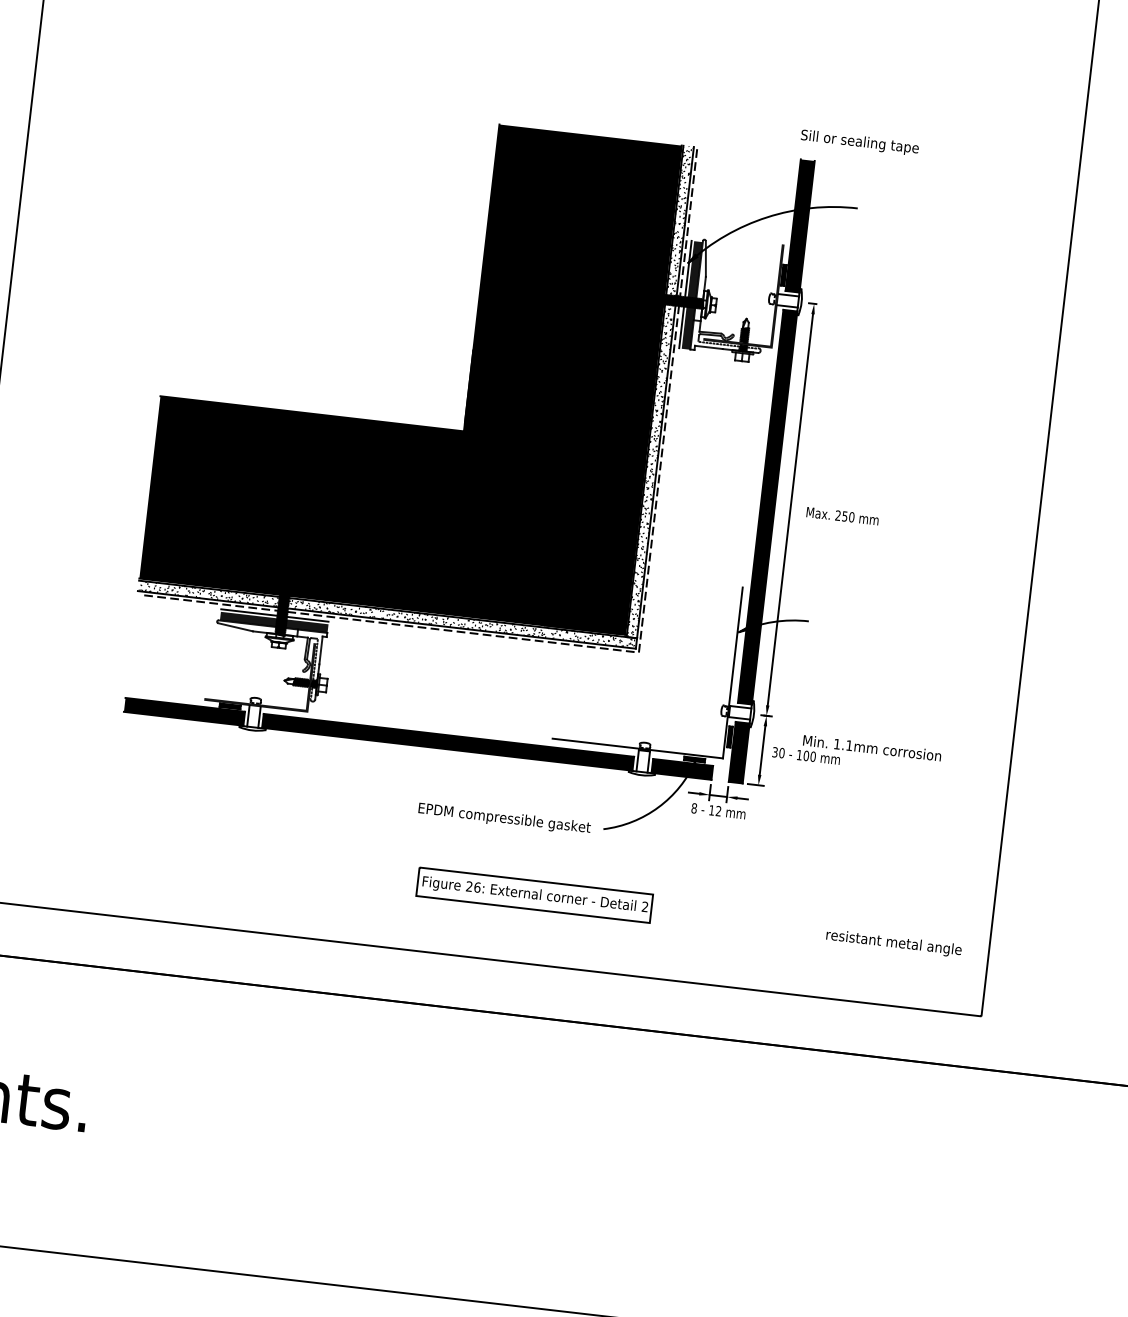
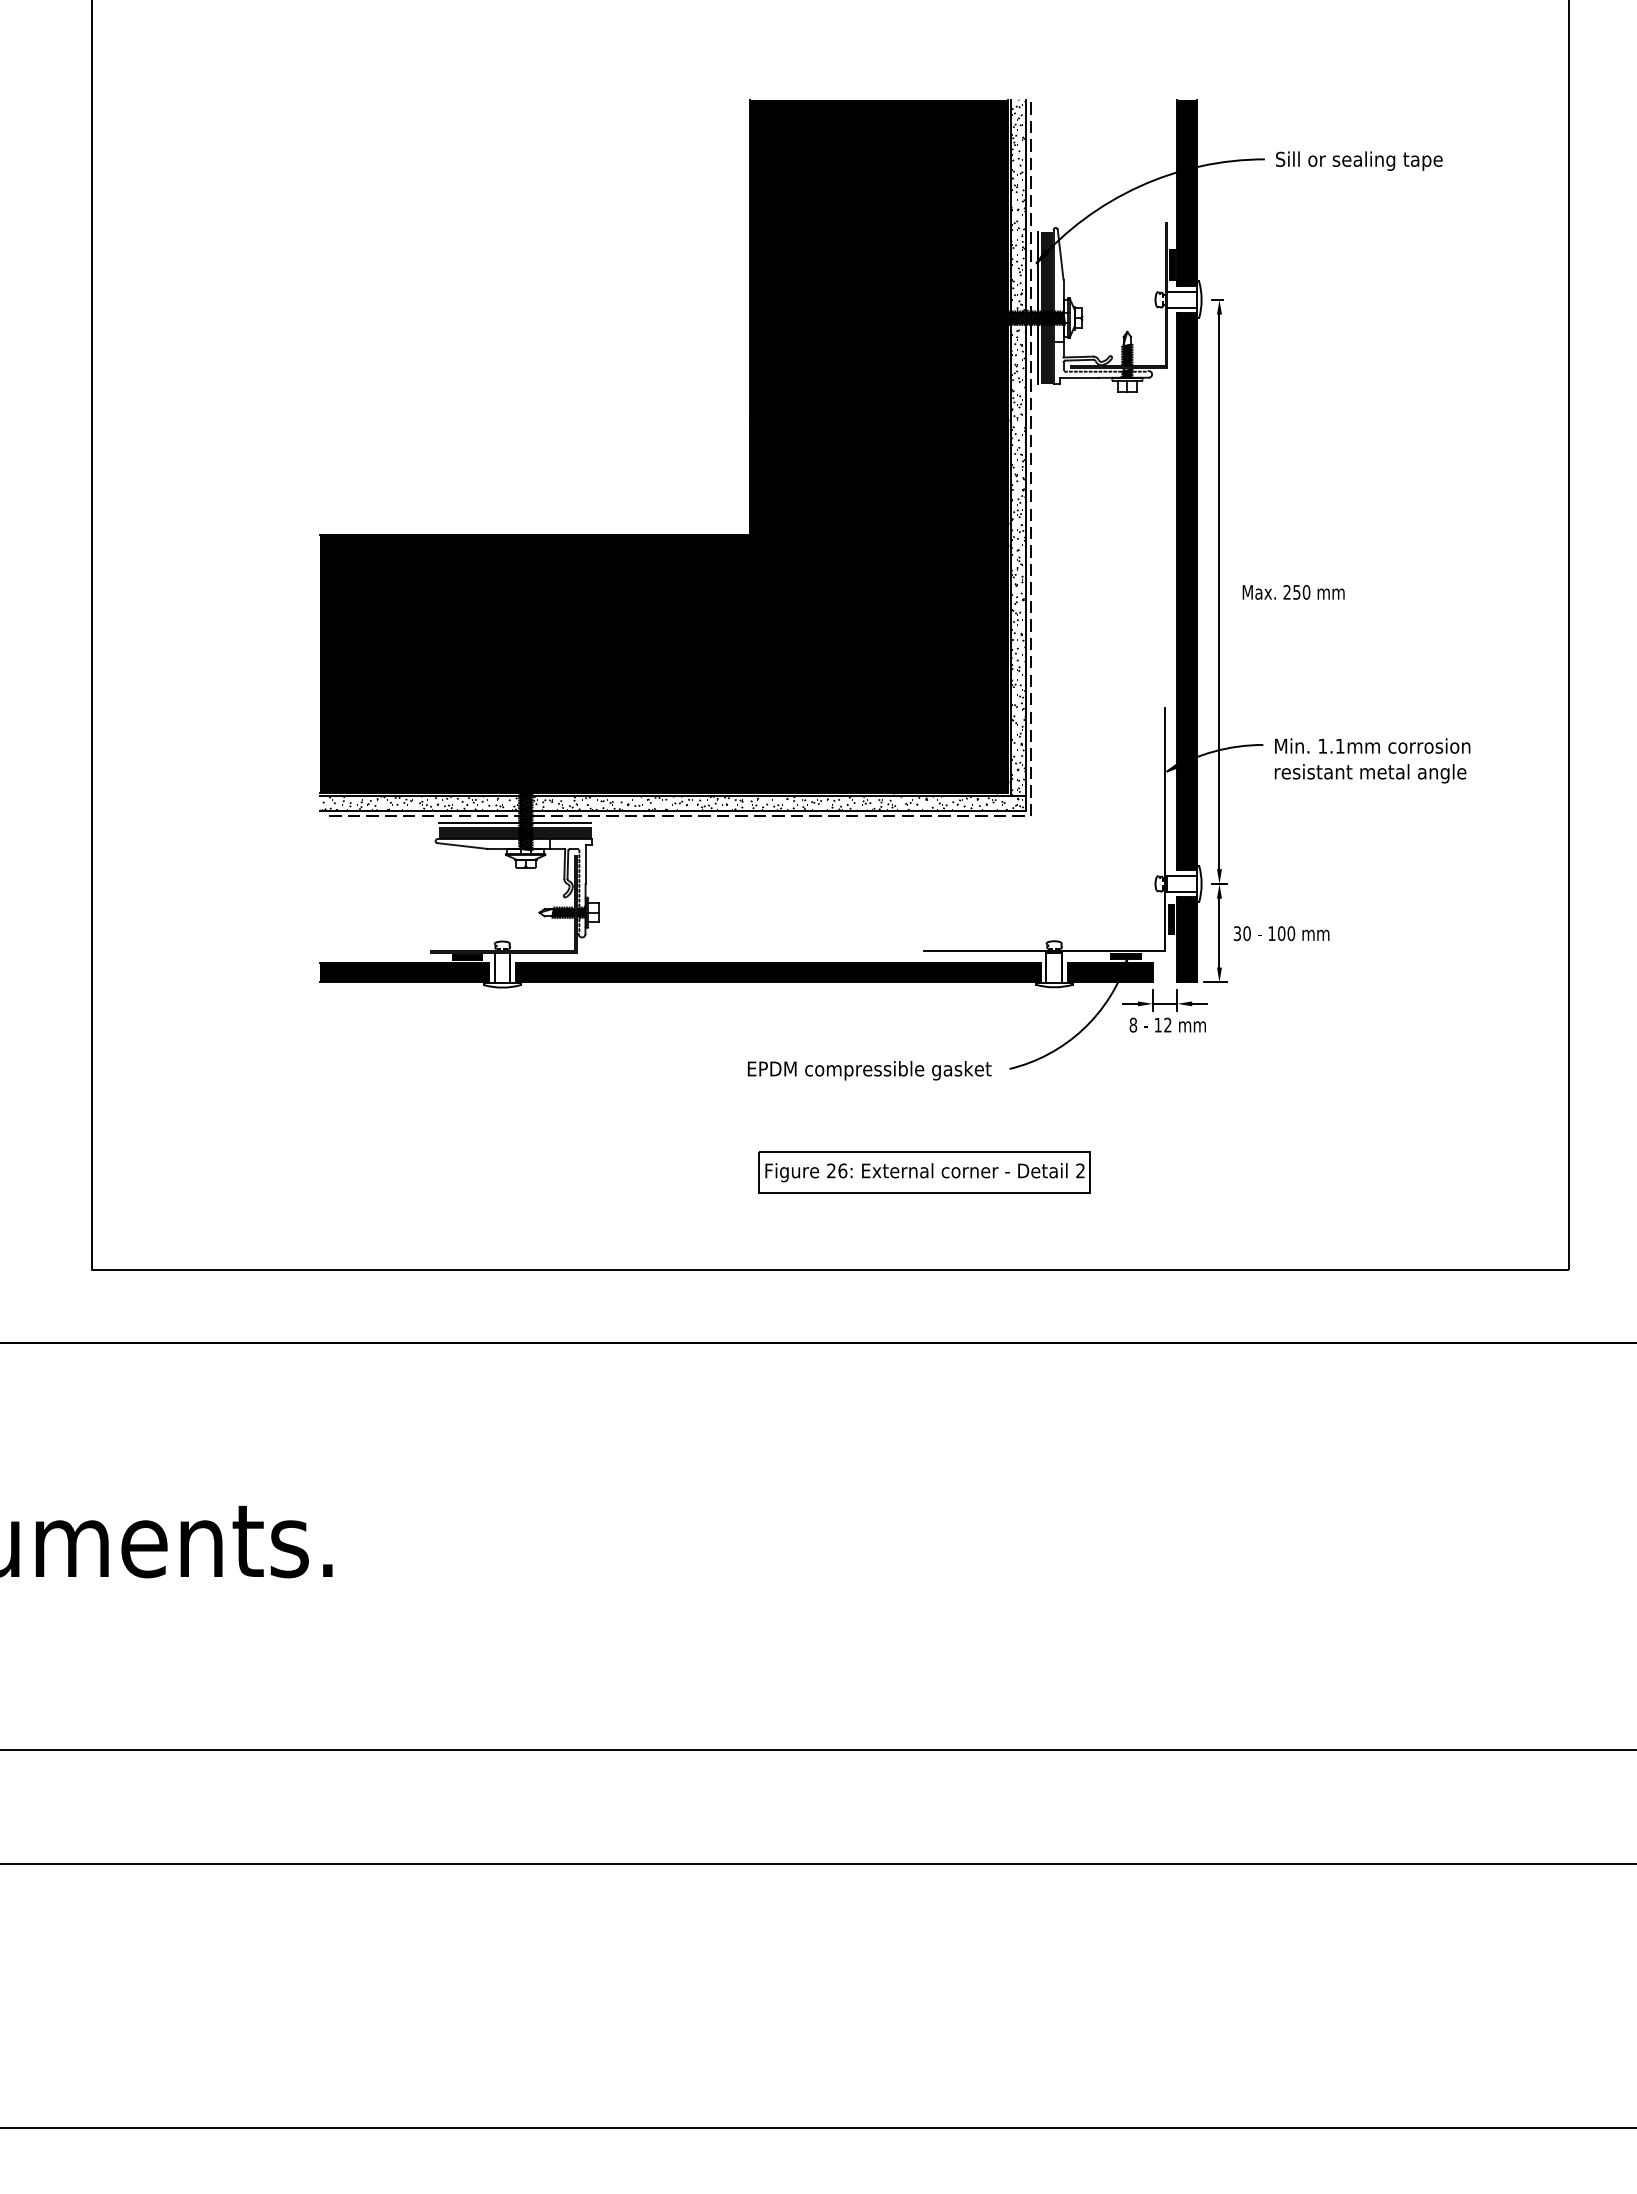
text: (860, 142) -> (1359, 160), moved
text: (872, 747) -> (1372, 745), moved
text: (893, 943) -> (1370, 773), moved

